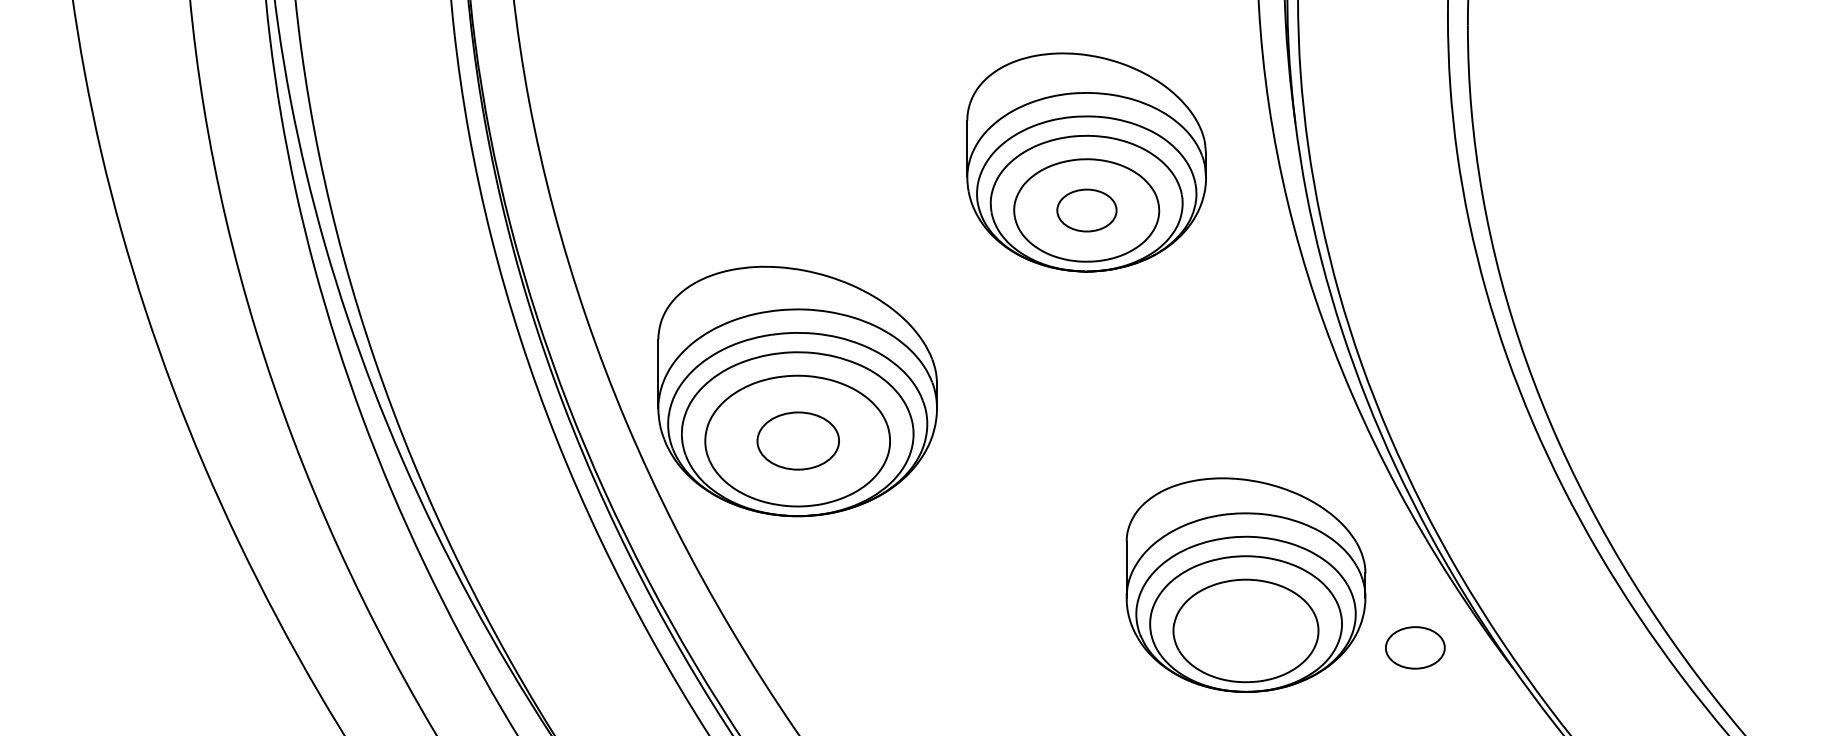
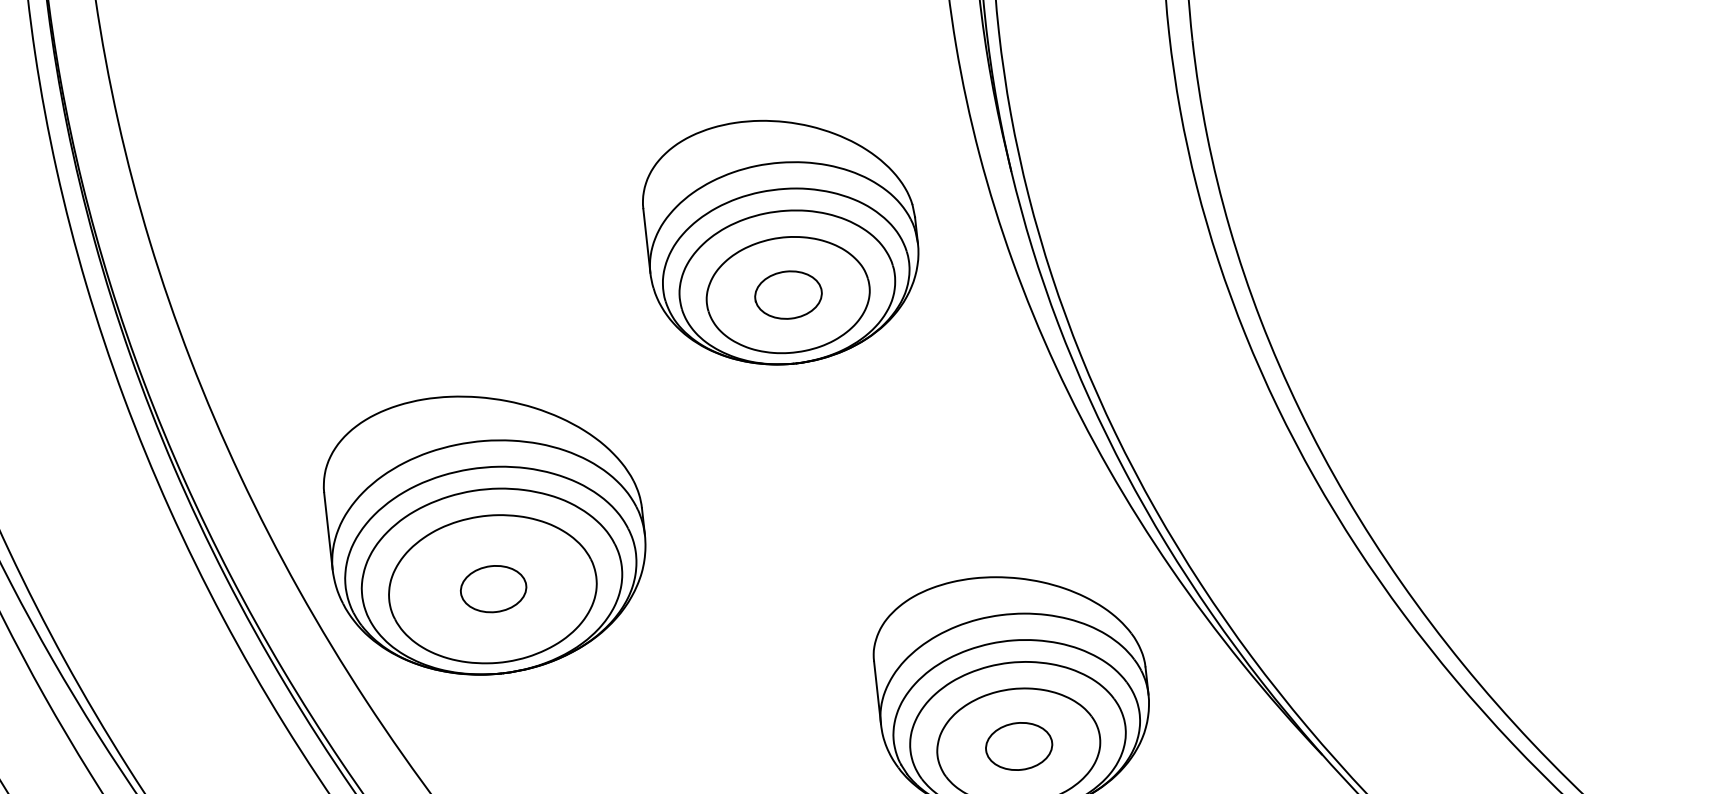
part: (798, 440) -> (493, 588), size x0.71
part: (1415, 647) -> (1019, 745), moved

